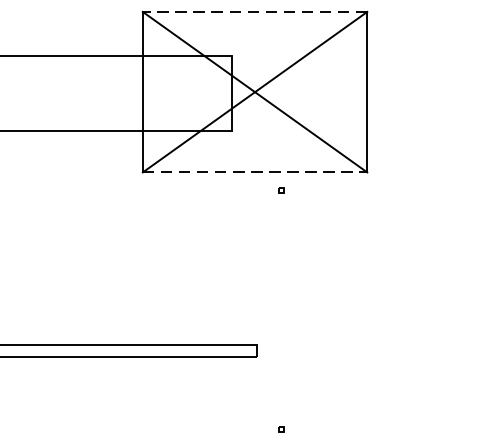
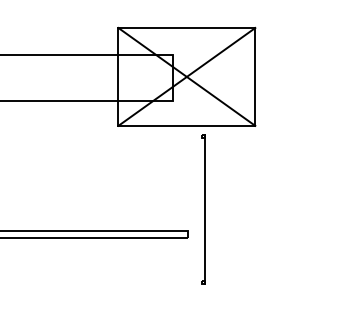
line: (254, 12) -> (186, 28), dashed -> solid
line: (256, 171) -> (187, 125), dashed -> solid
line: (283, 309) -> (204, 209), added

